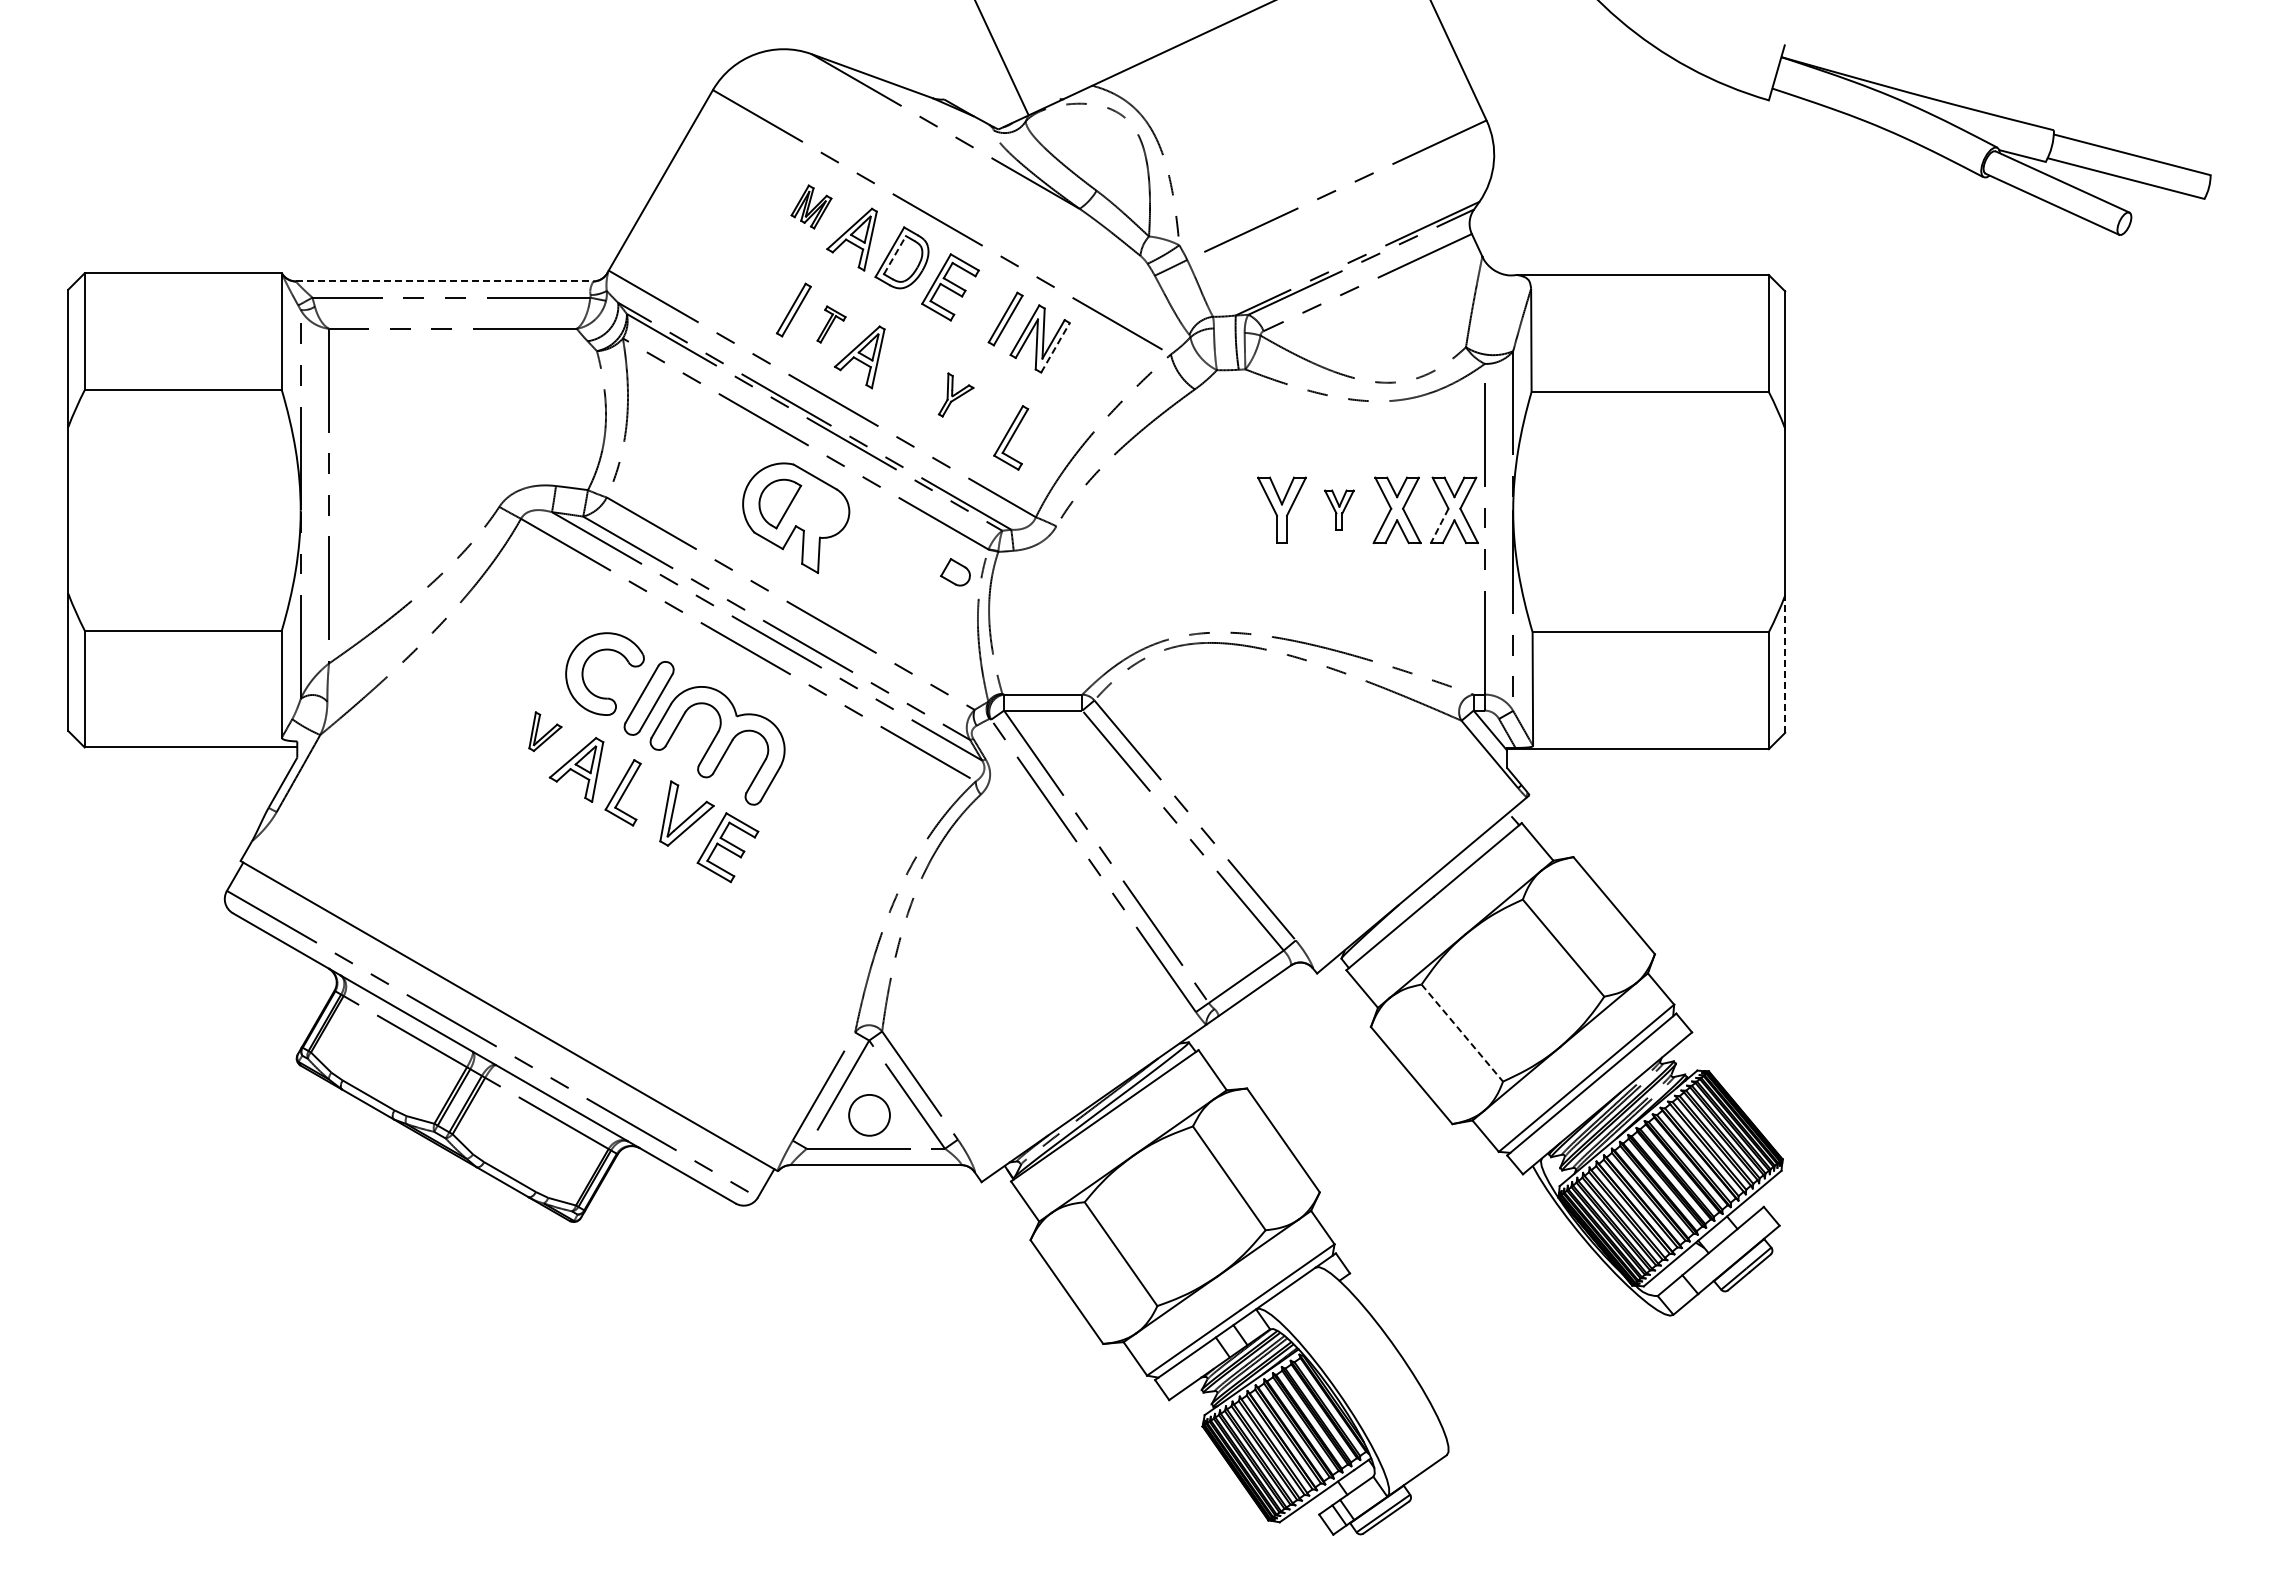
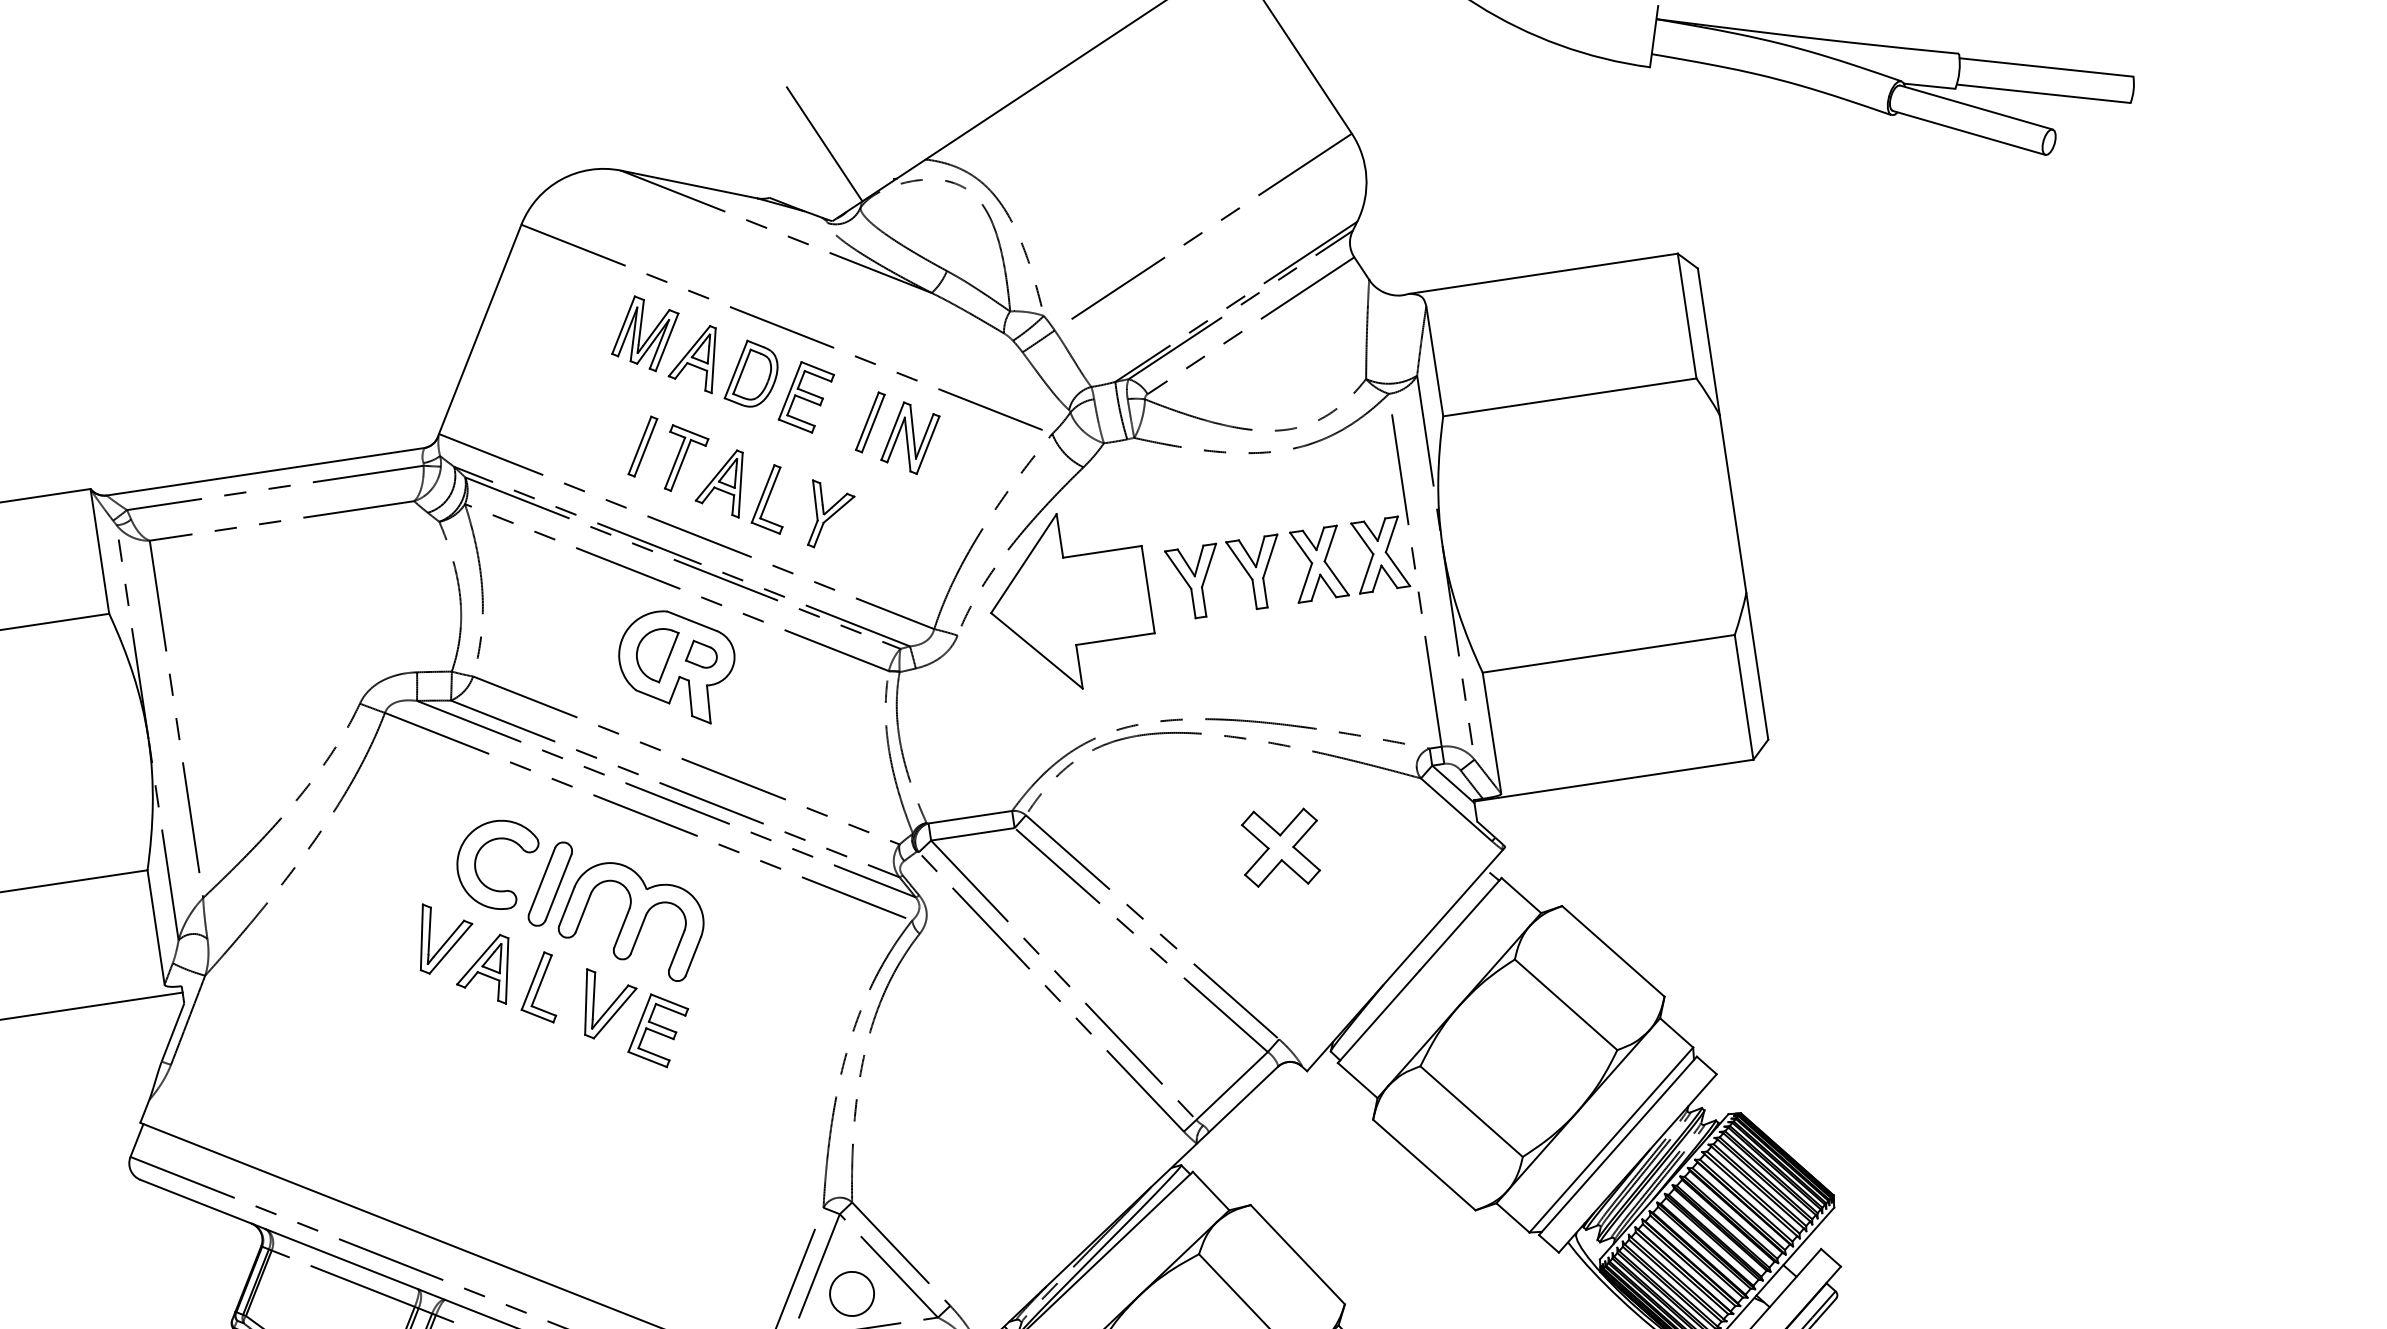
part: (811, 206) -> (645, 333), size x1.67
line: (895, 254) -> (742, 371), dashed -> solid
line: (444, 281) -> (265, 471), dashed -> solid
part: (831, 324) -> (685, 455), size x1.67
line: (1055, 347) -> (928, 444), dashed -> solid
part: (955, 394) -> (828, 510), size x1.43
part: (1011, 437) -> (767, 500), moved
part: (1339, 509) -> (1257, 572), size x1.67
part: (1163, 510) -> (1069, 601), added
line: (1439, 526) -> (1366, 574), dashed -> solid
part: (955, 572) -> (700, 654), moved
line: (1785, 664) -> (1757, 666), dashed -> solid
part: (545, 731) -> (445, 935), size x1.67
part: (1323, 764) -> (1280, 847), added
line: (1462, 1033) -> (1471, 1112), dashed -> solid

